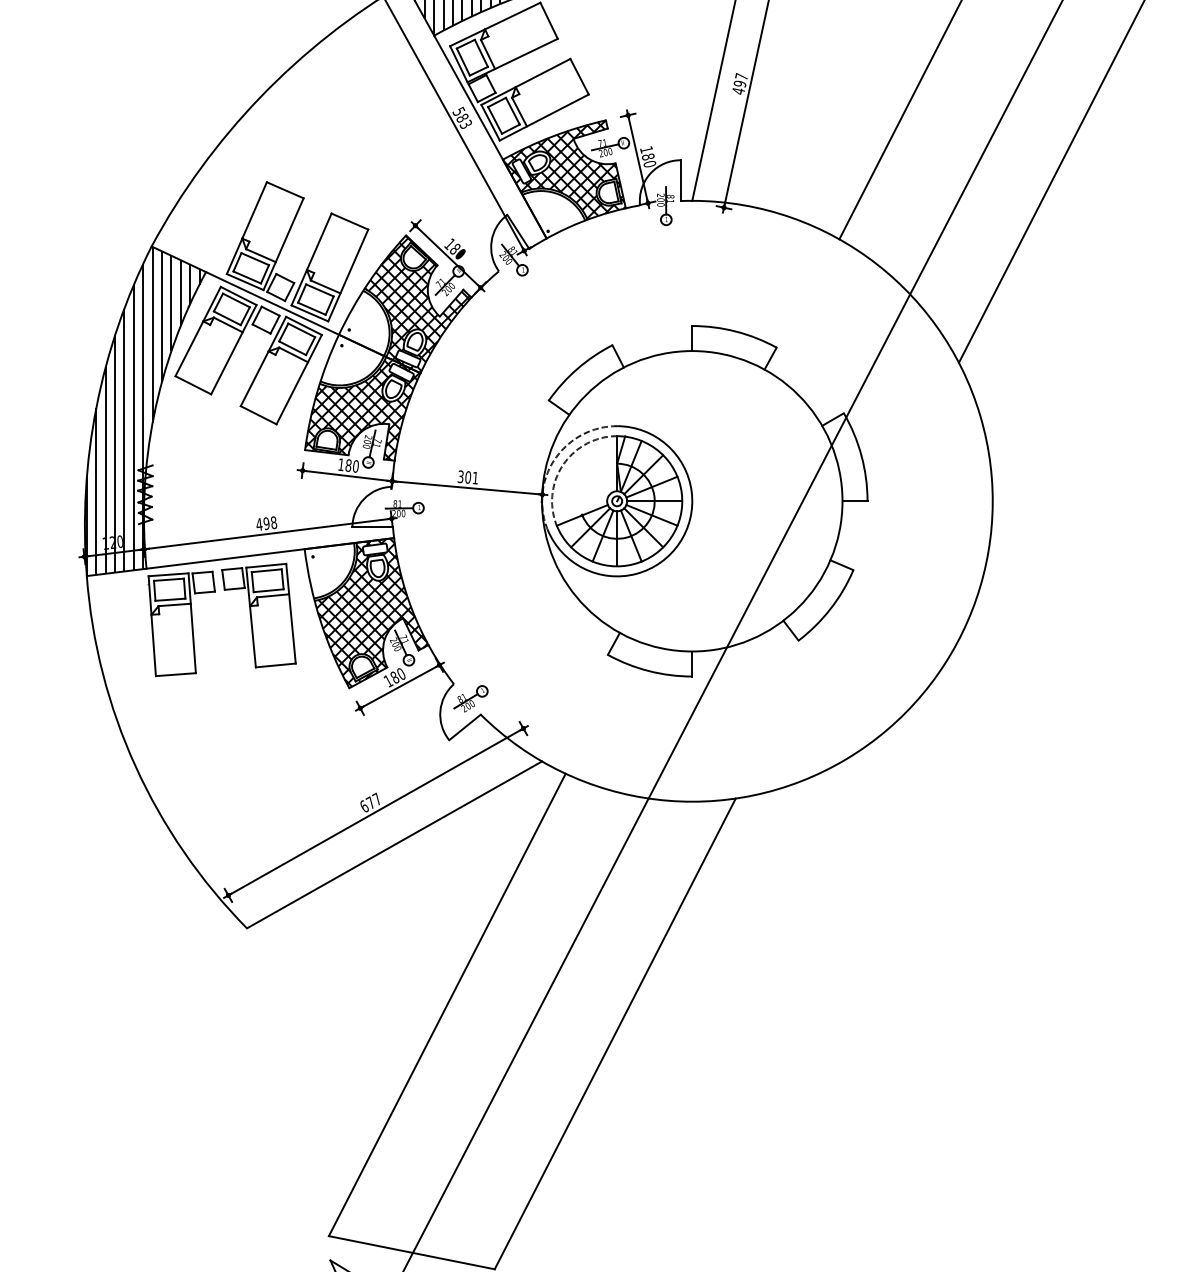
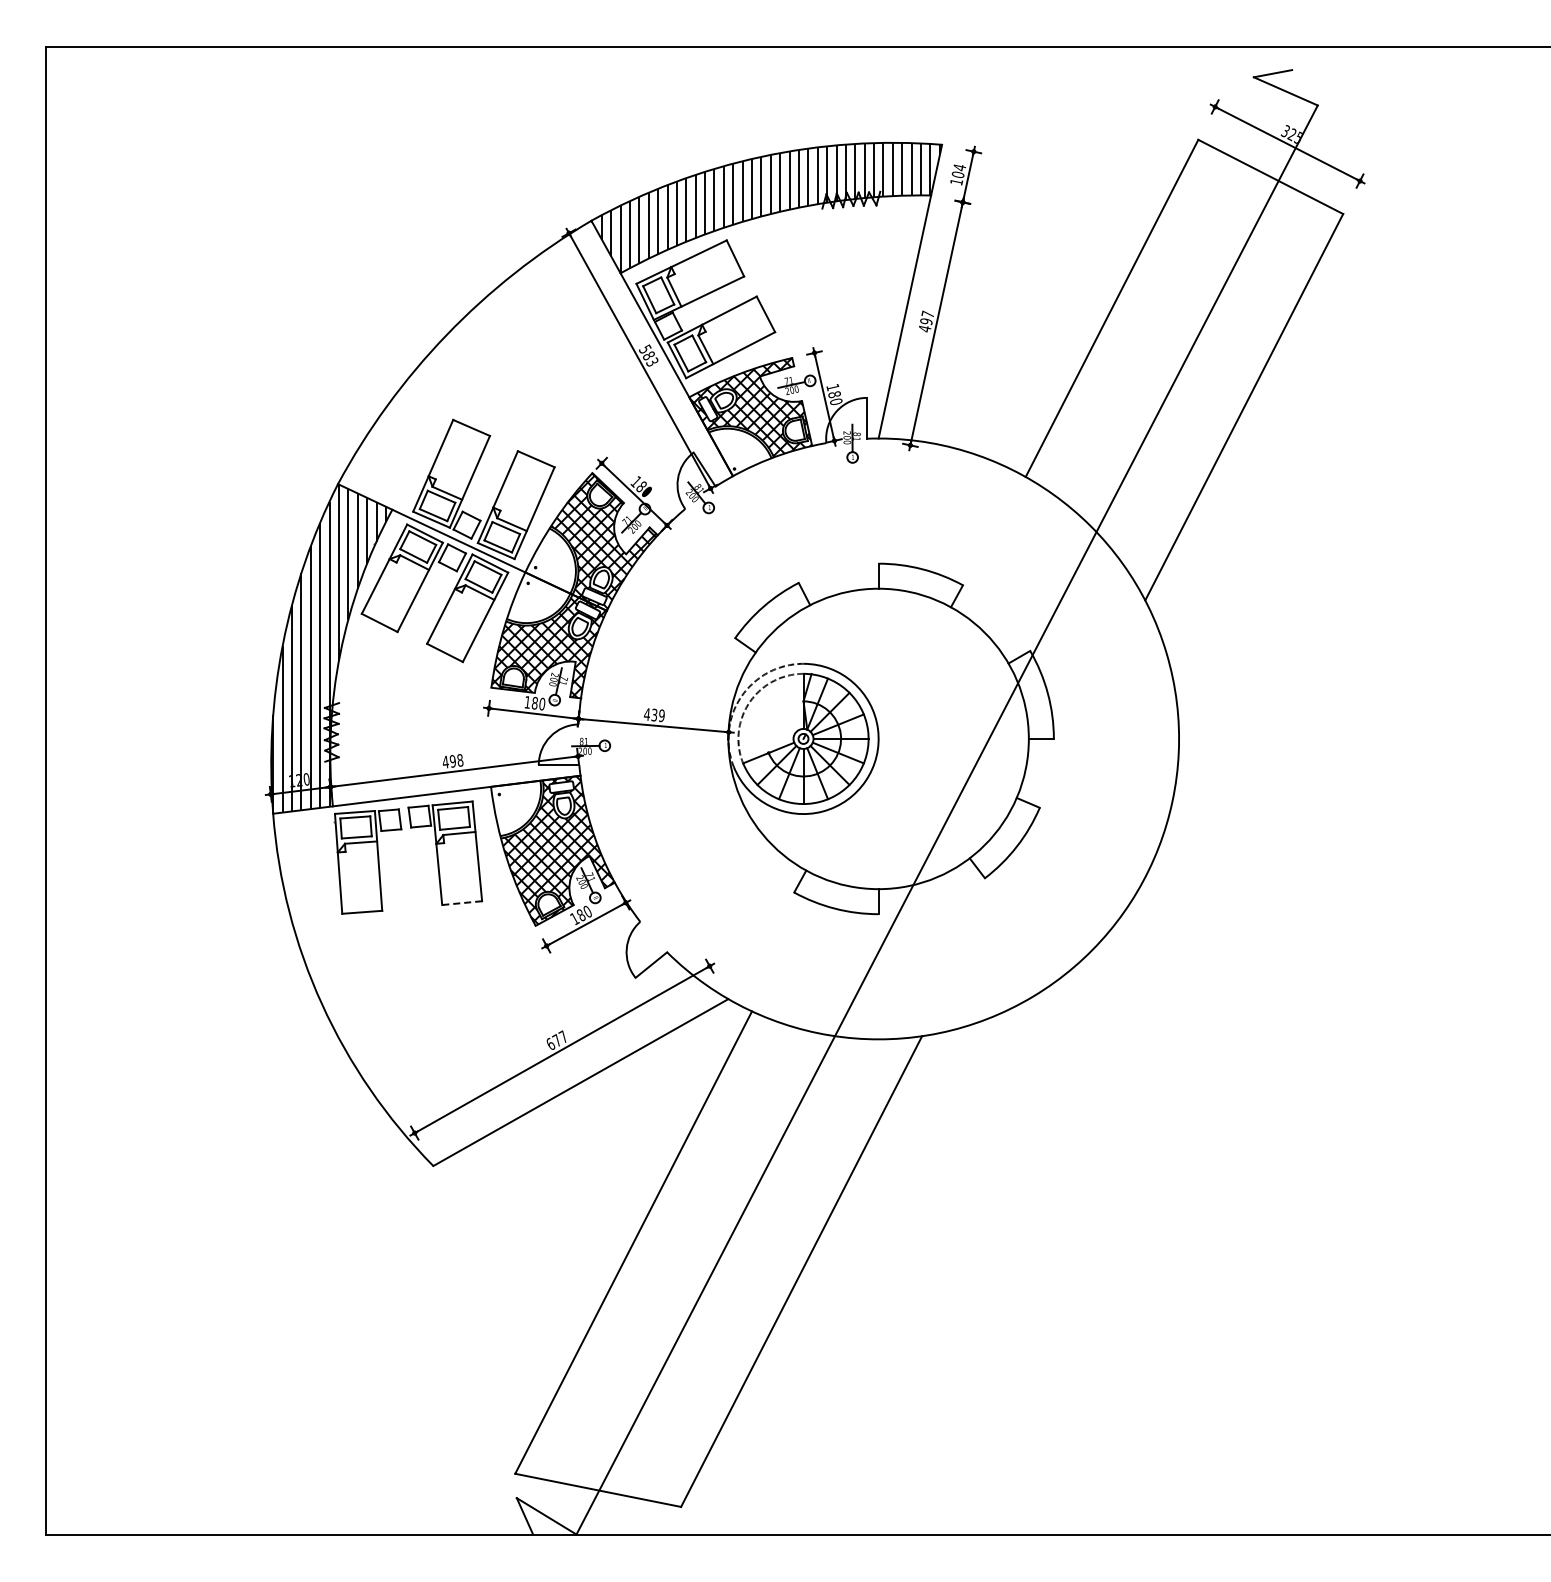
text: (468, 477) -> (654, 715), 301 -> 439
line: (275, 665) -> (461, 903), solid -> dashed
part: (470, 698) -> (656, 936), removed

